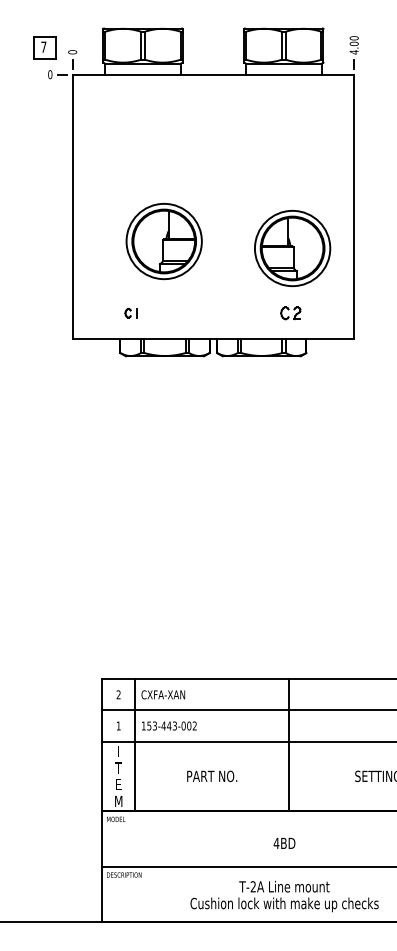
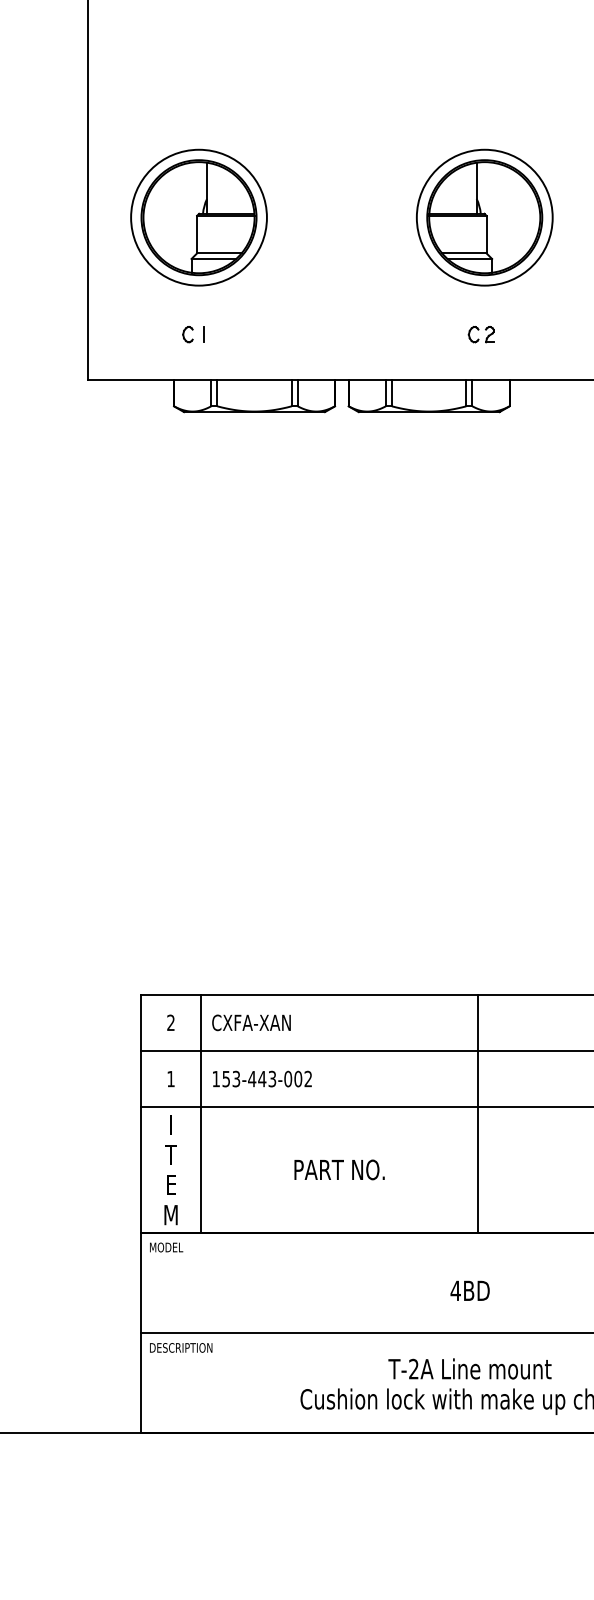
part: (163, 241) -> (197, 217), moved
part: (290, 313) -> (480, 334), size x0.71

